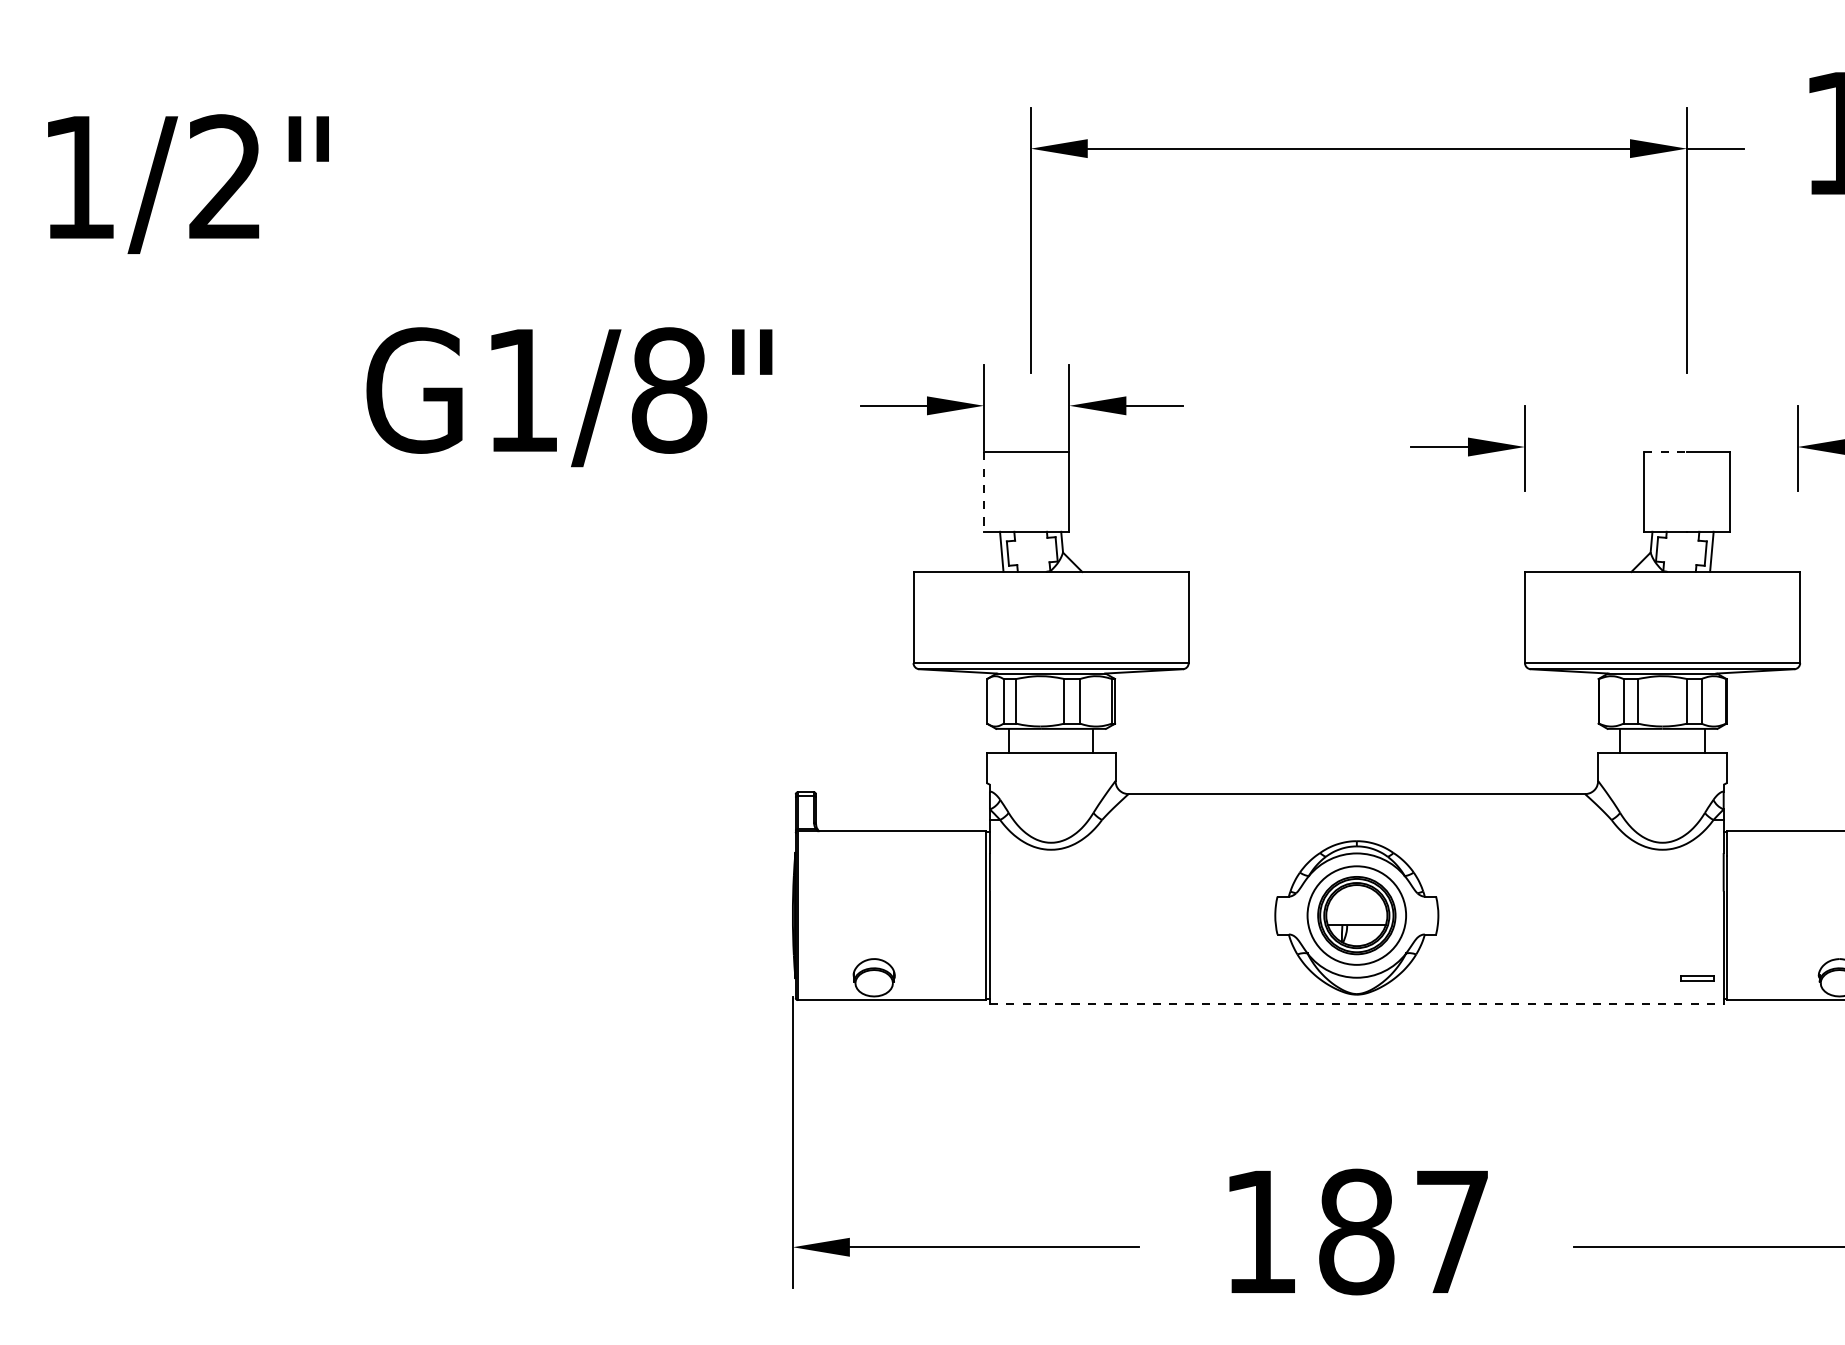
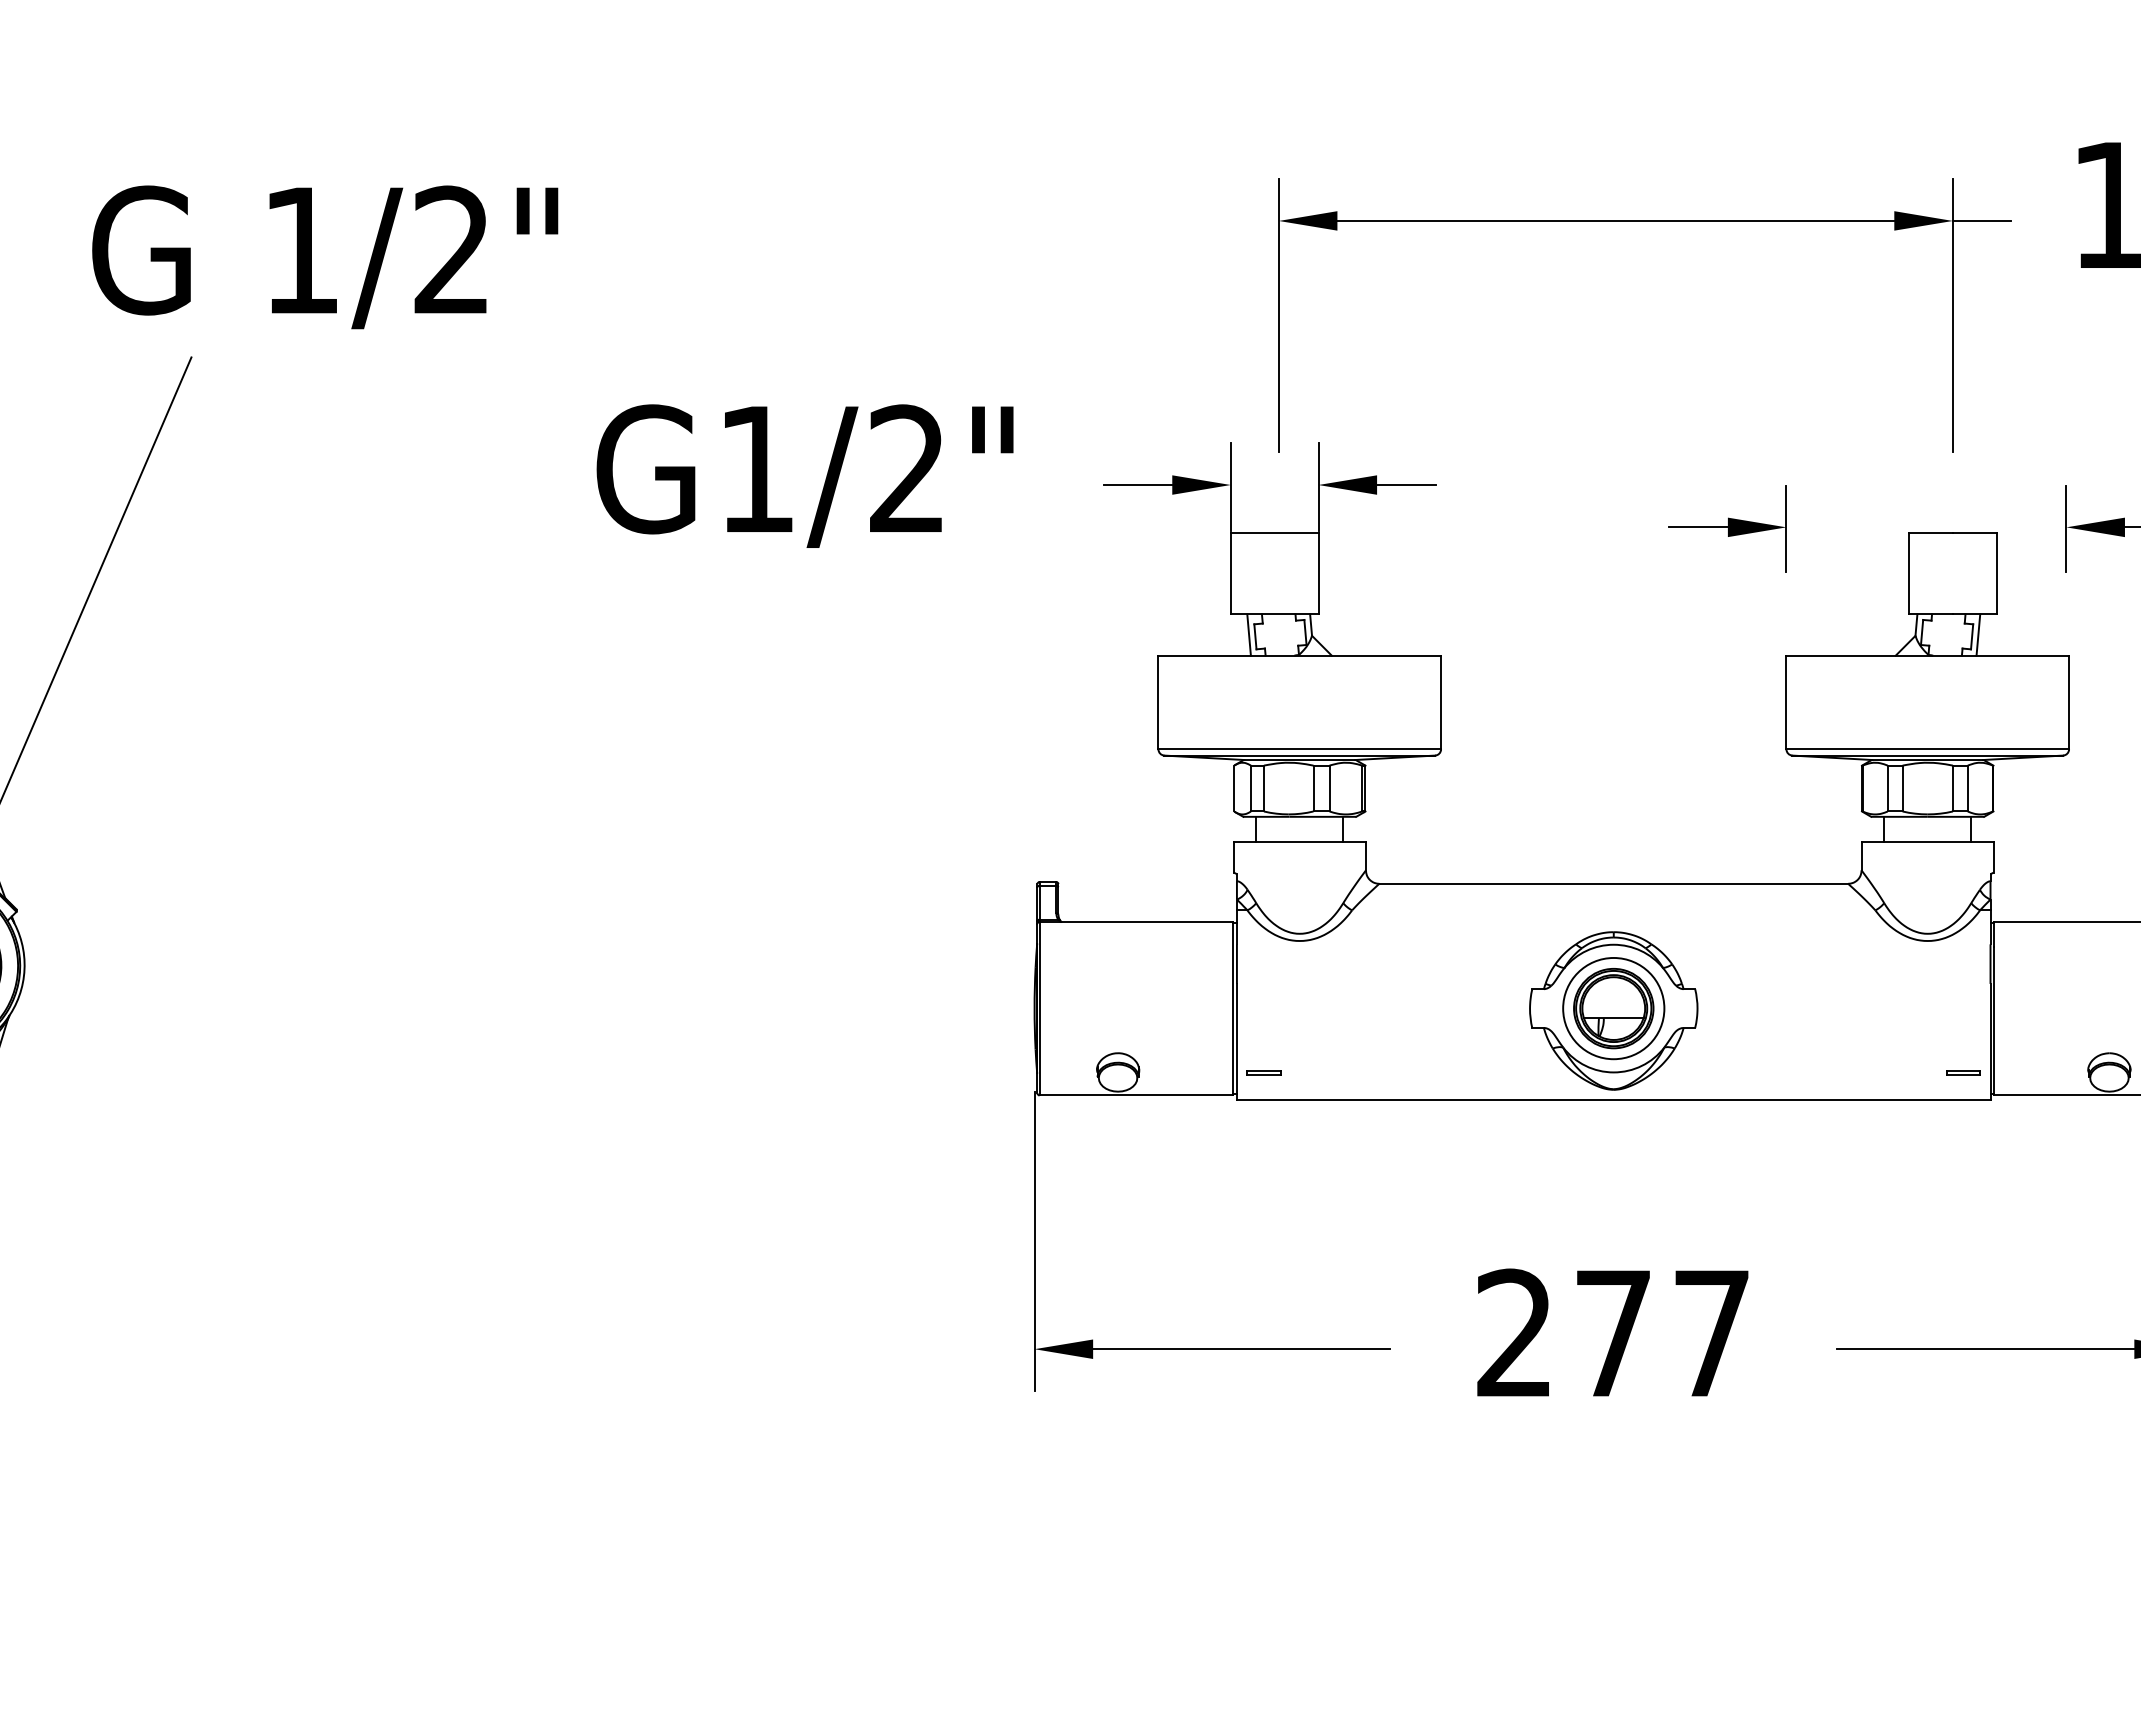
text: (669, 390) -> (907, 469), G1/8" -> G1/2"
line: (1665, 452) -> (1930, 532), dashed -> solid
line: (983, 491) -> (1230, 573), dashed -> solid
part: (1015, 977) -> (1263, 1072), added
line: (1356, 1004) -> (1613, 1099), dashed -> solid
text: (1308, 1231) -> (1564, 1333), 187 -> 277

